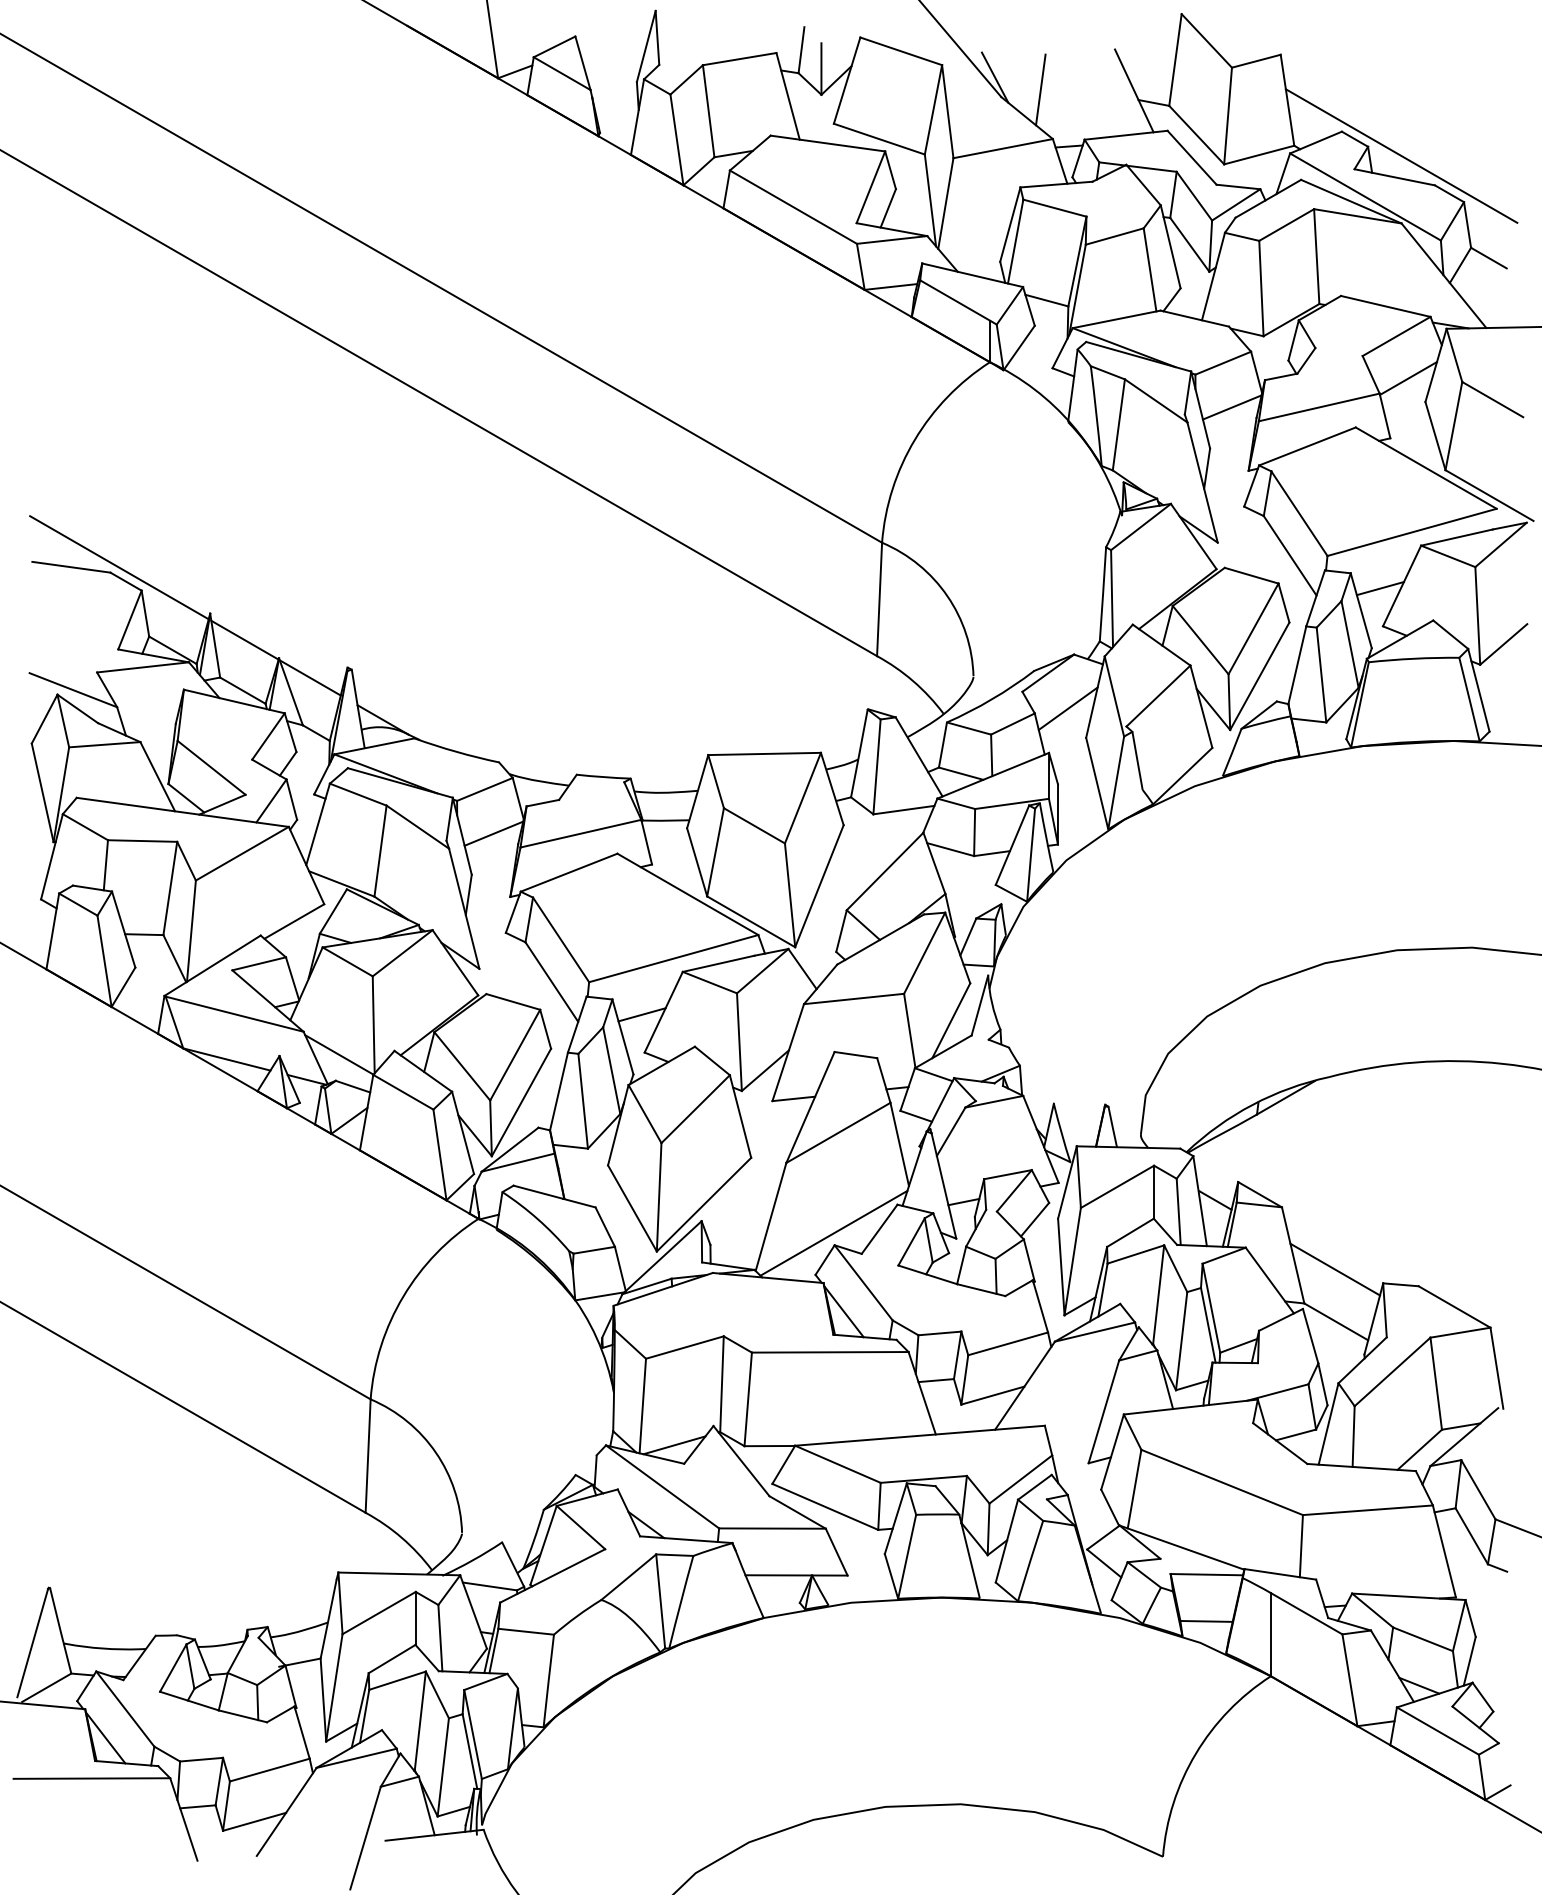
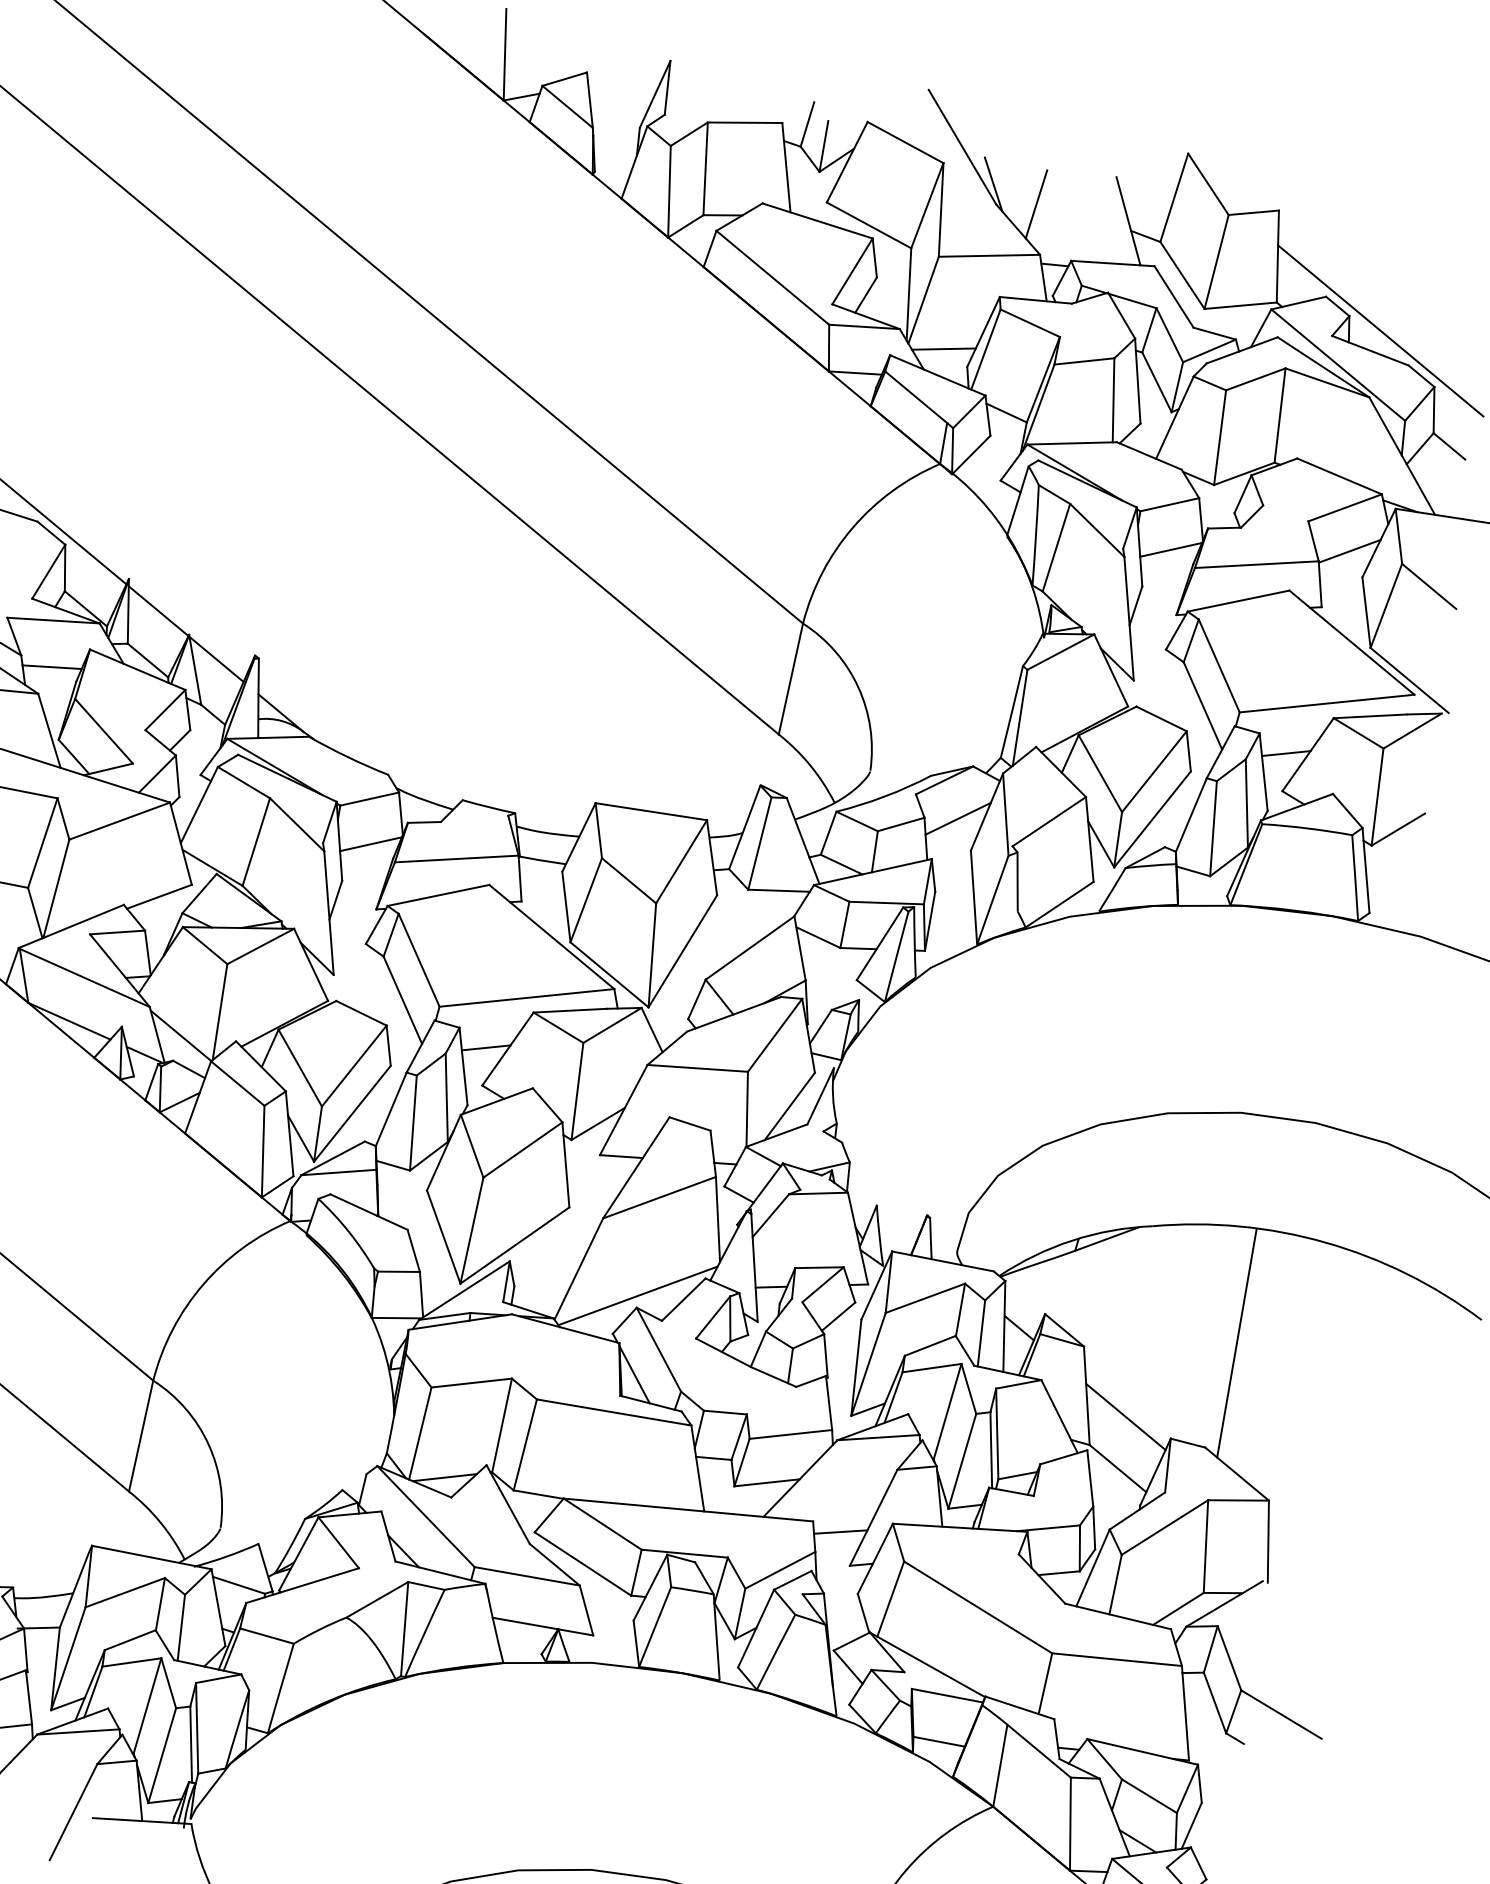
line: (973, 248) -> (943, 349), added
line: (149, 713) -> (52, 667), added
line: (1432, 1178) -> (1237, 1343), added
line: (1073, 1431) -> (840, 1531), added

